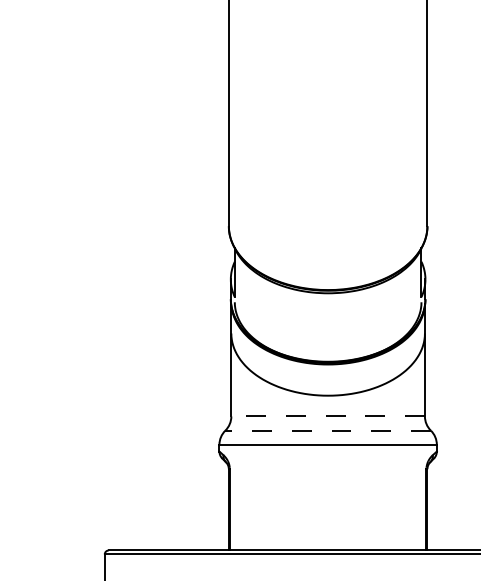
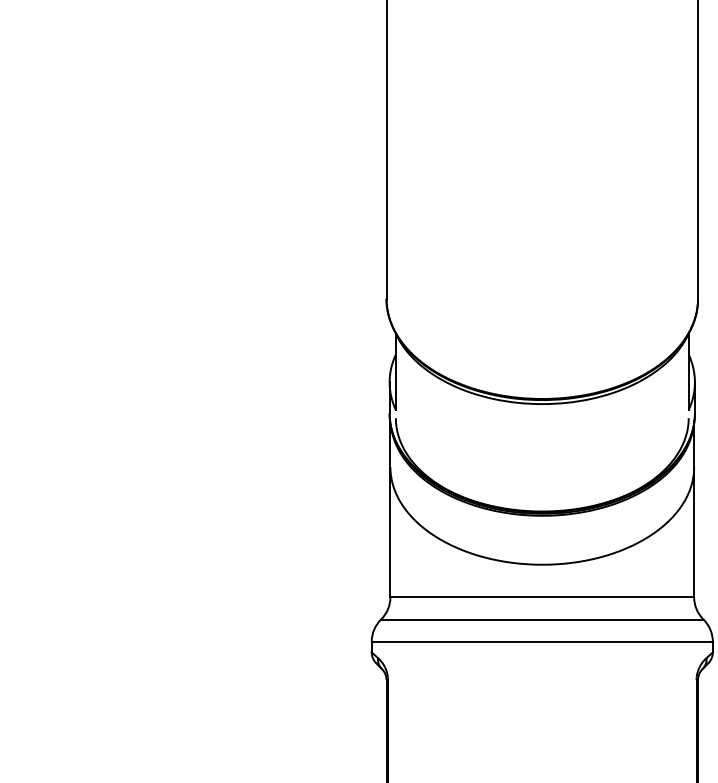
line: (328, 416) -> (542, 597), dashed -> solid
line: (328, 430) -> (542, 619), dashed -> solid

